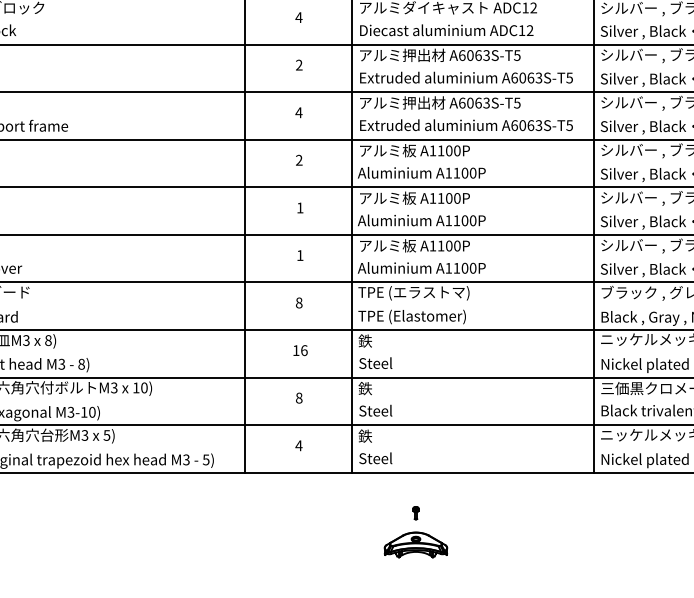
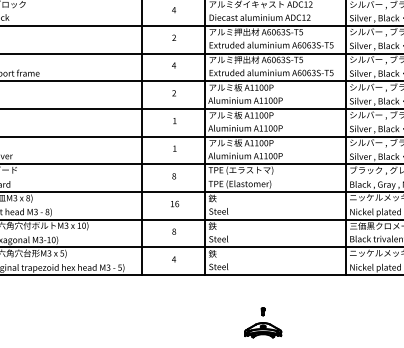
part: (416, 531) -> (263, 322), moved

